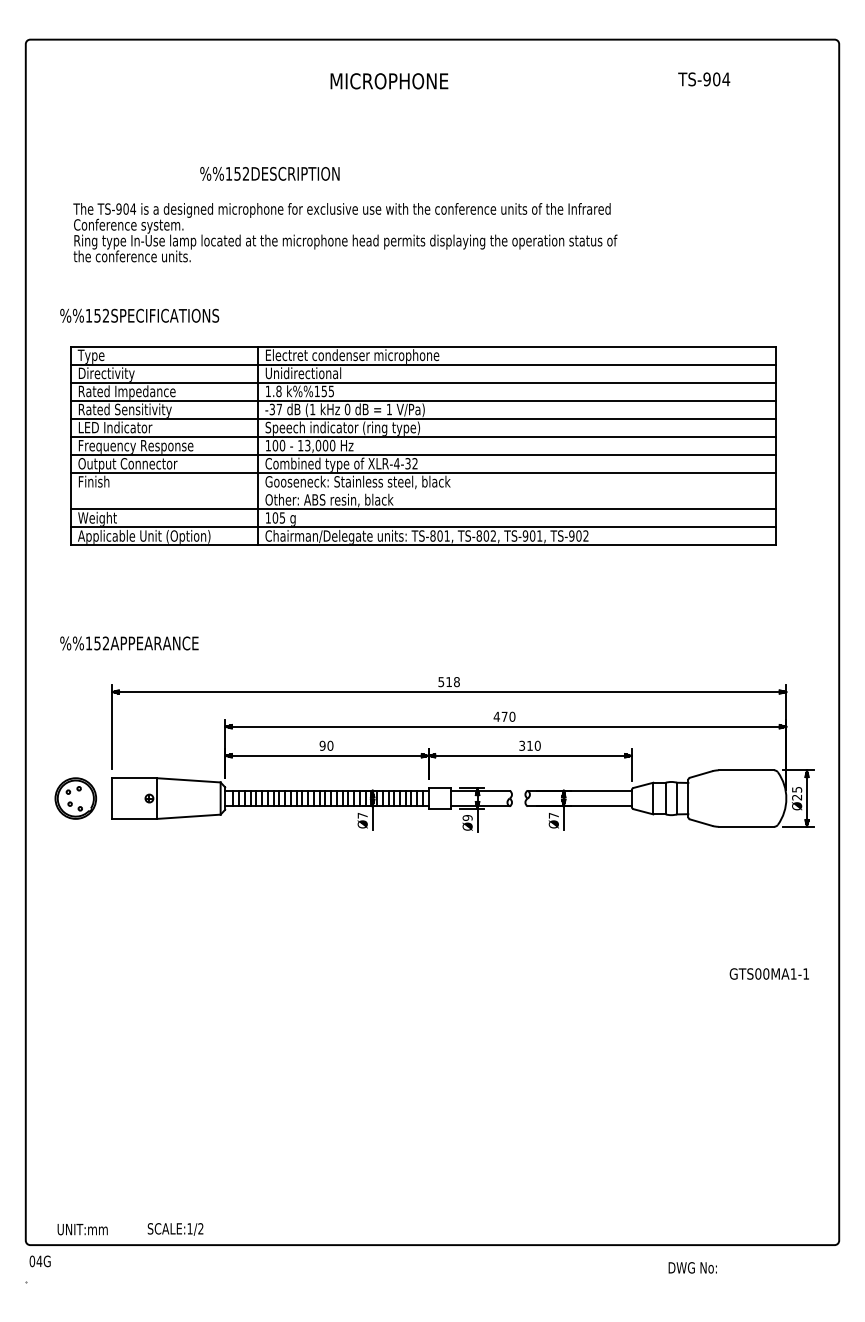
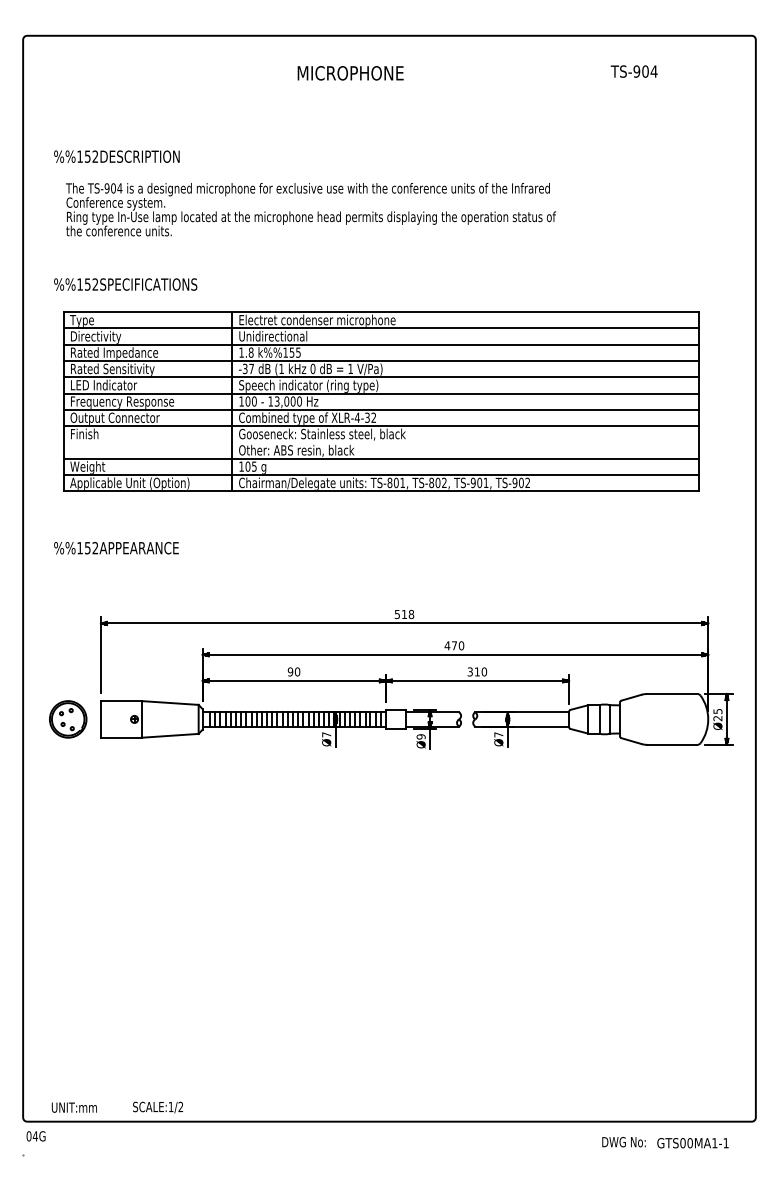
text: (269, 173) -> (116, 156), moved
text: (129, 643) -> (116, 548), moved
text: (768, 973) -> (692, 1142), moved

